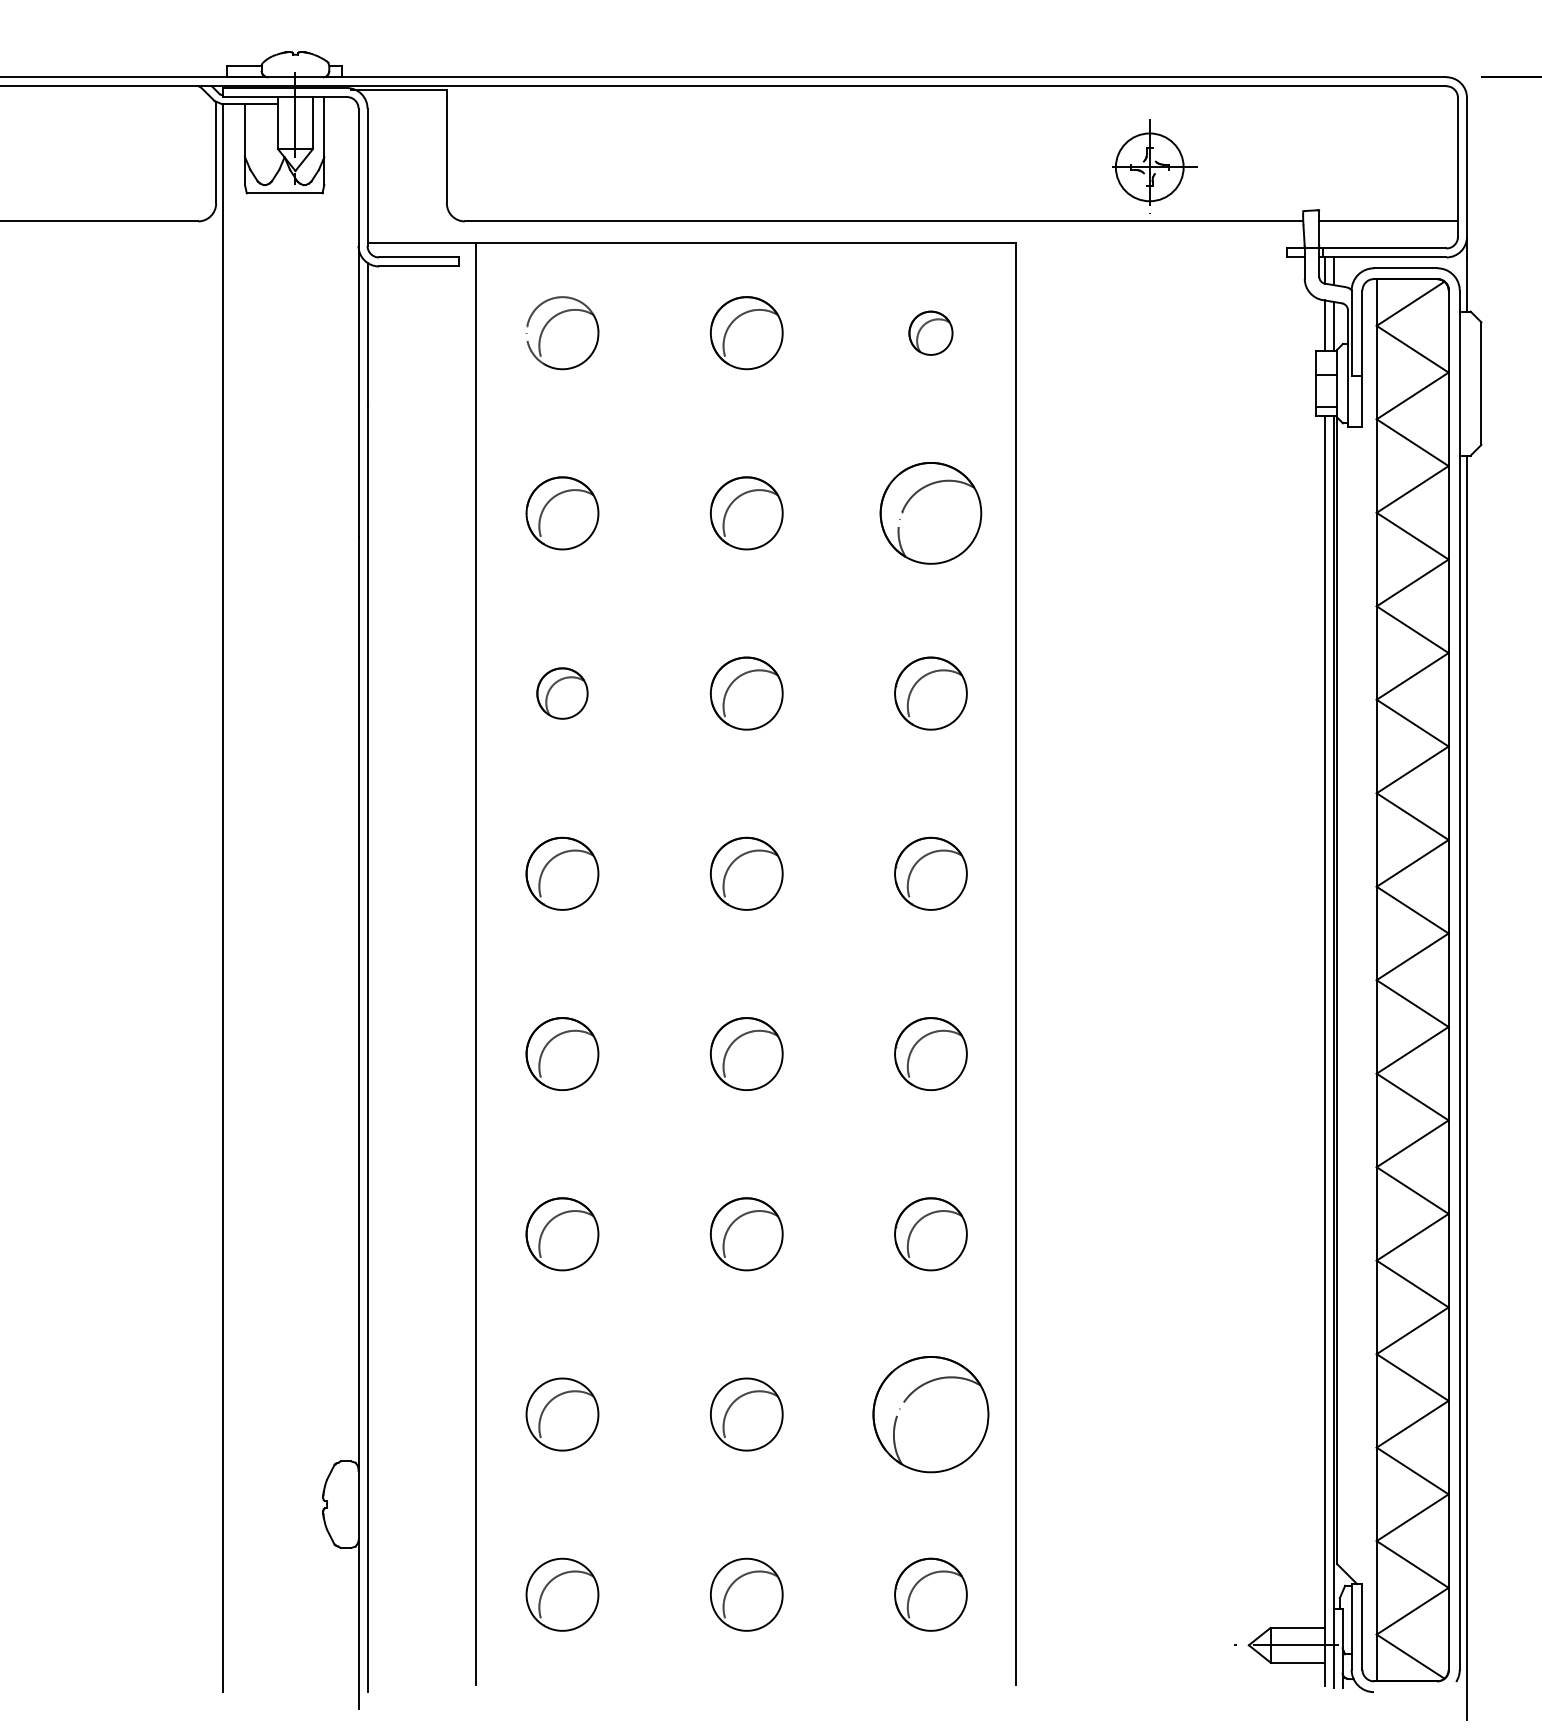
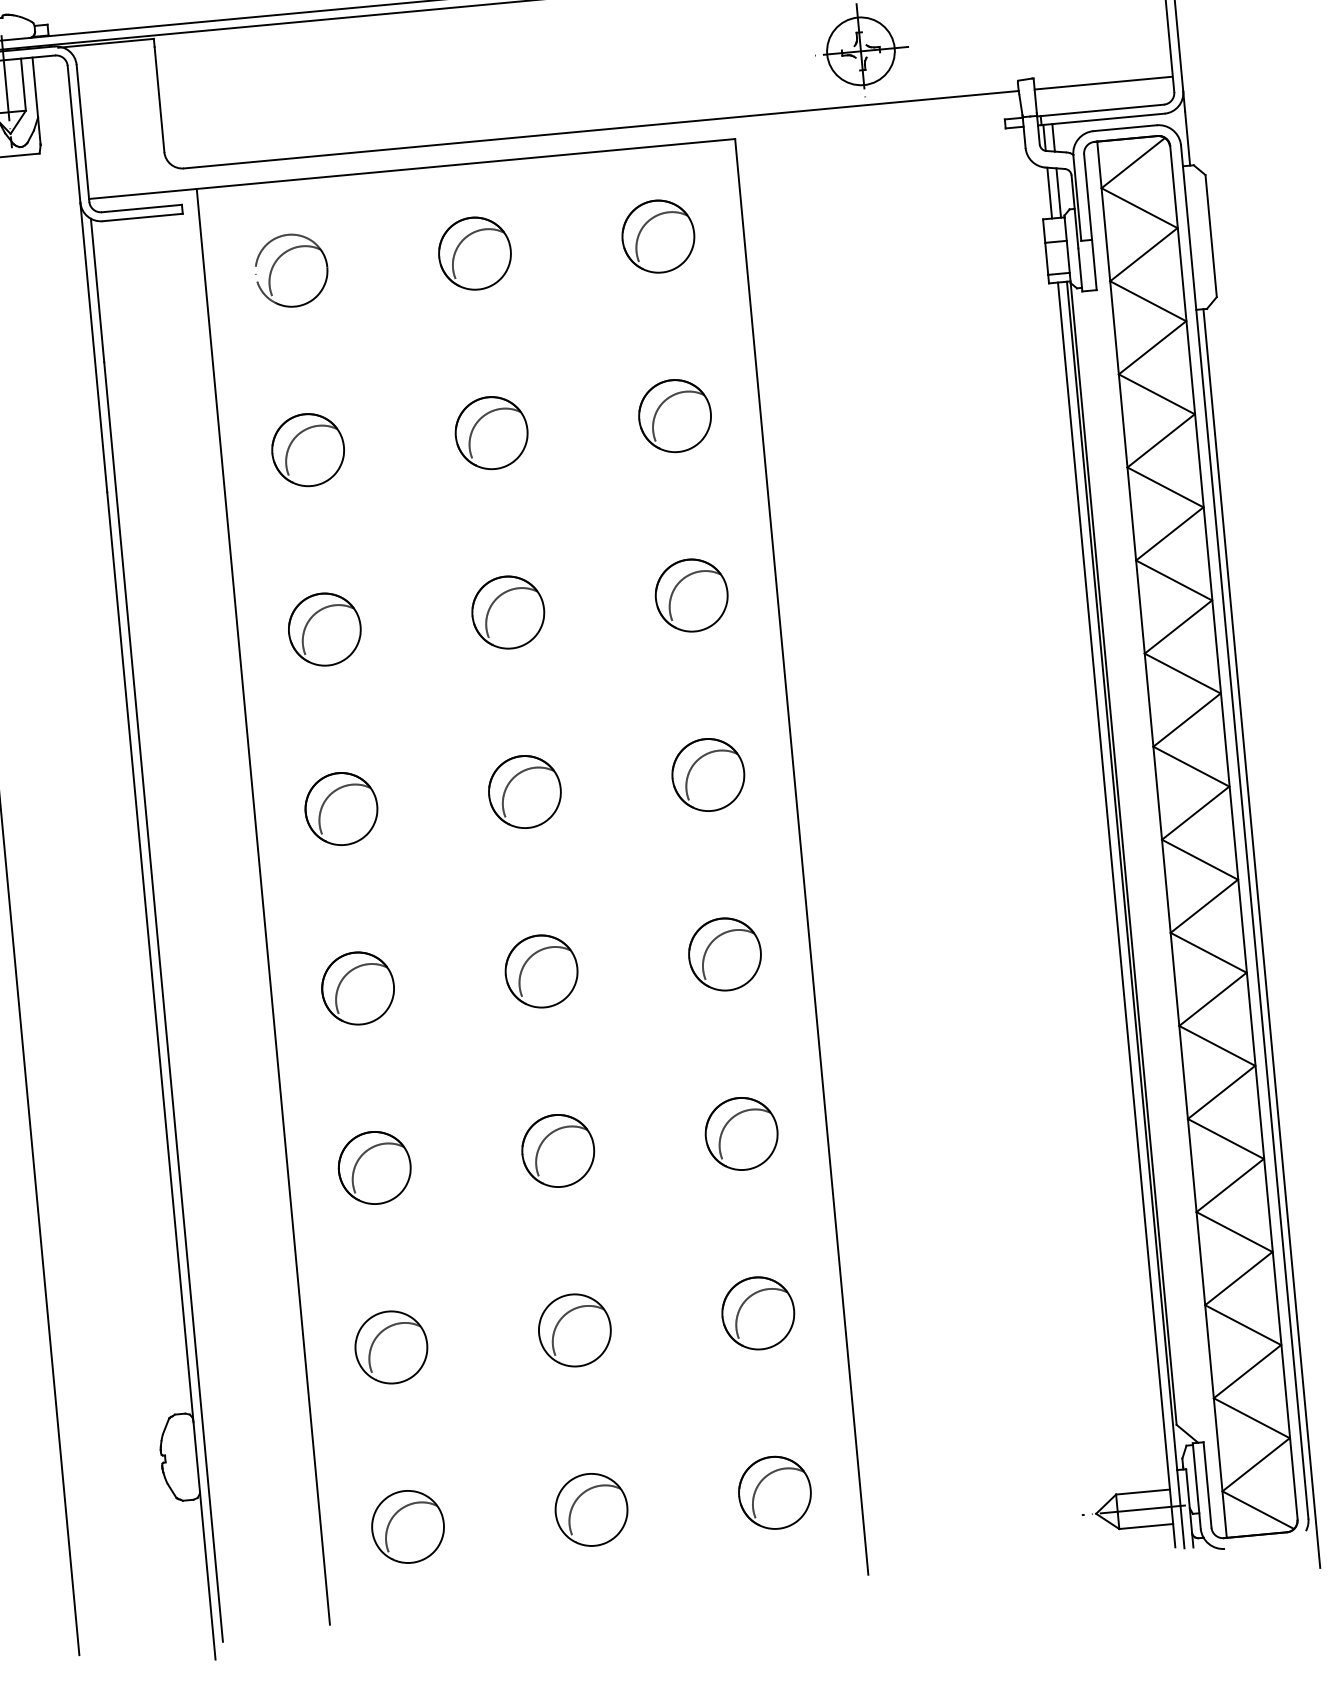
part: (930, 333) -> (657, 237), size x1.67
part: (930, 513) -> (674, 416), size x0.71
part: (562, 693) -> (324, 629), size x1.43
part: (930, 1414) -> (757, 1313), size x0.62

